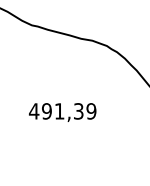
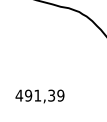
text: (62, 112) -> (39, 96), moved

